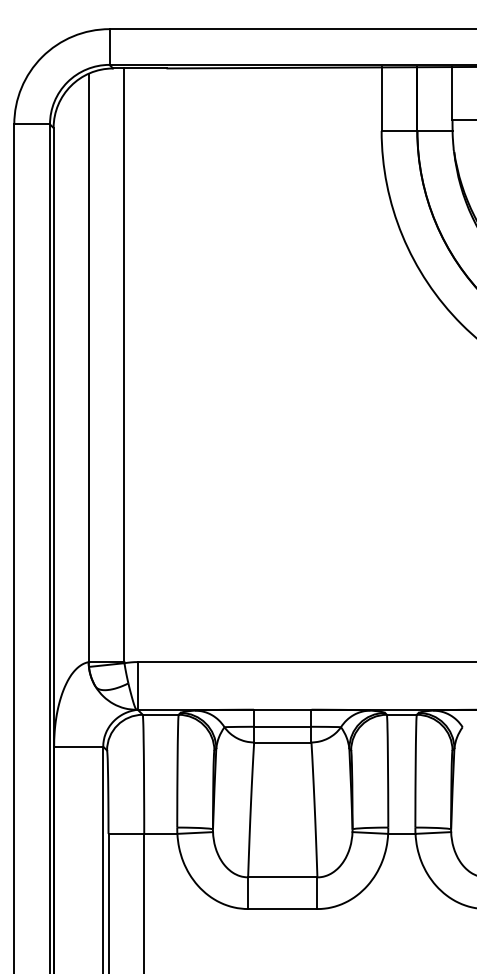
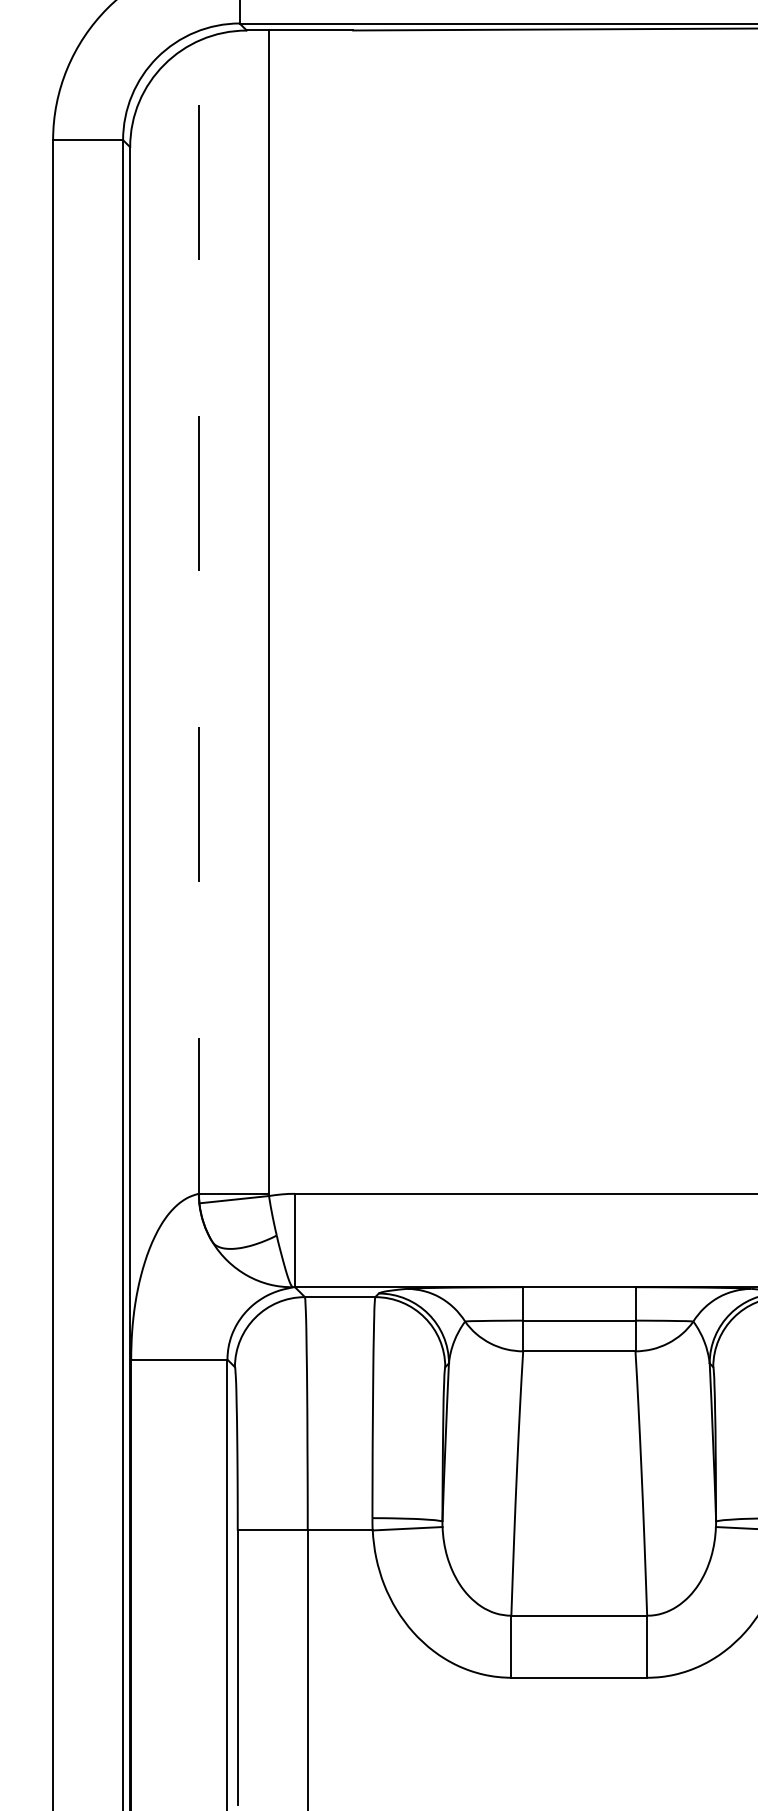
line: (88, 368) -> (198, 618), solid -> dashed

